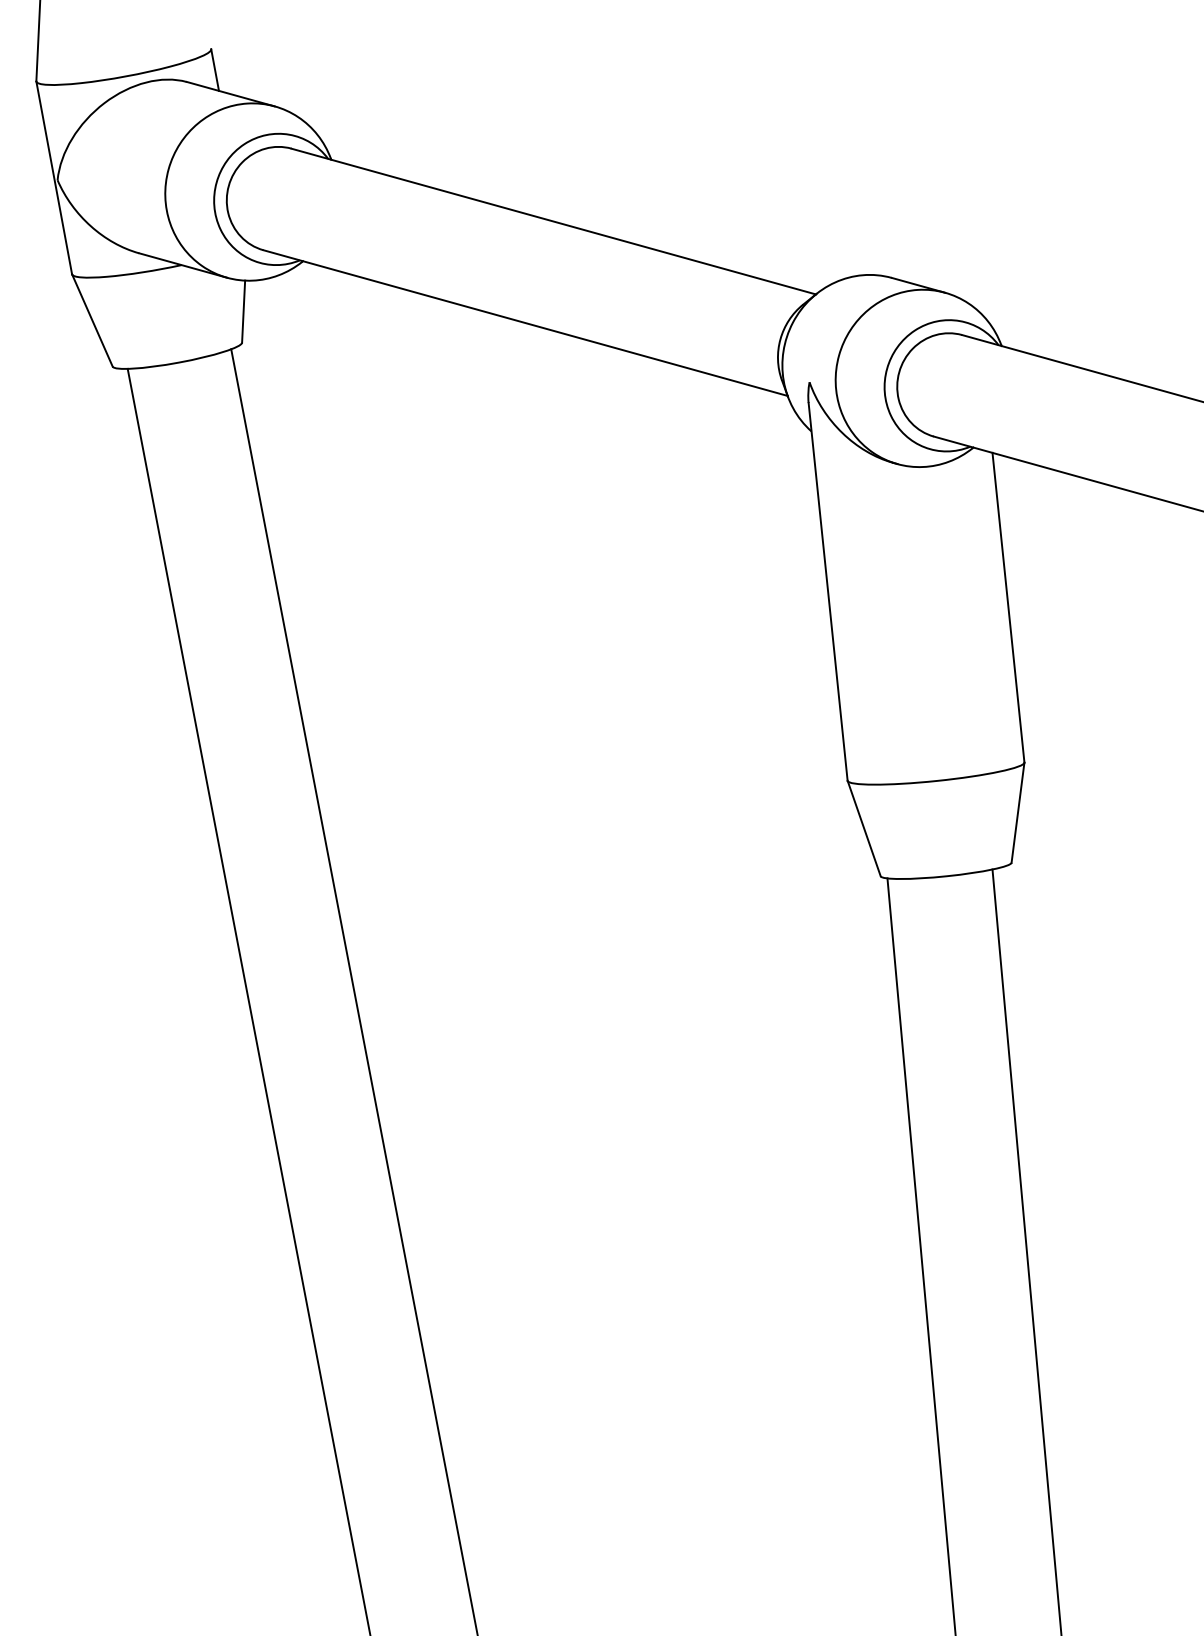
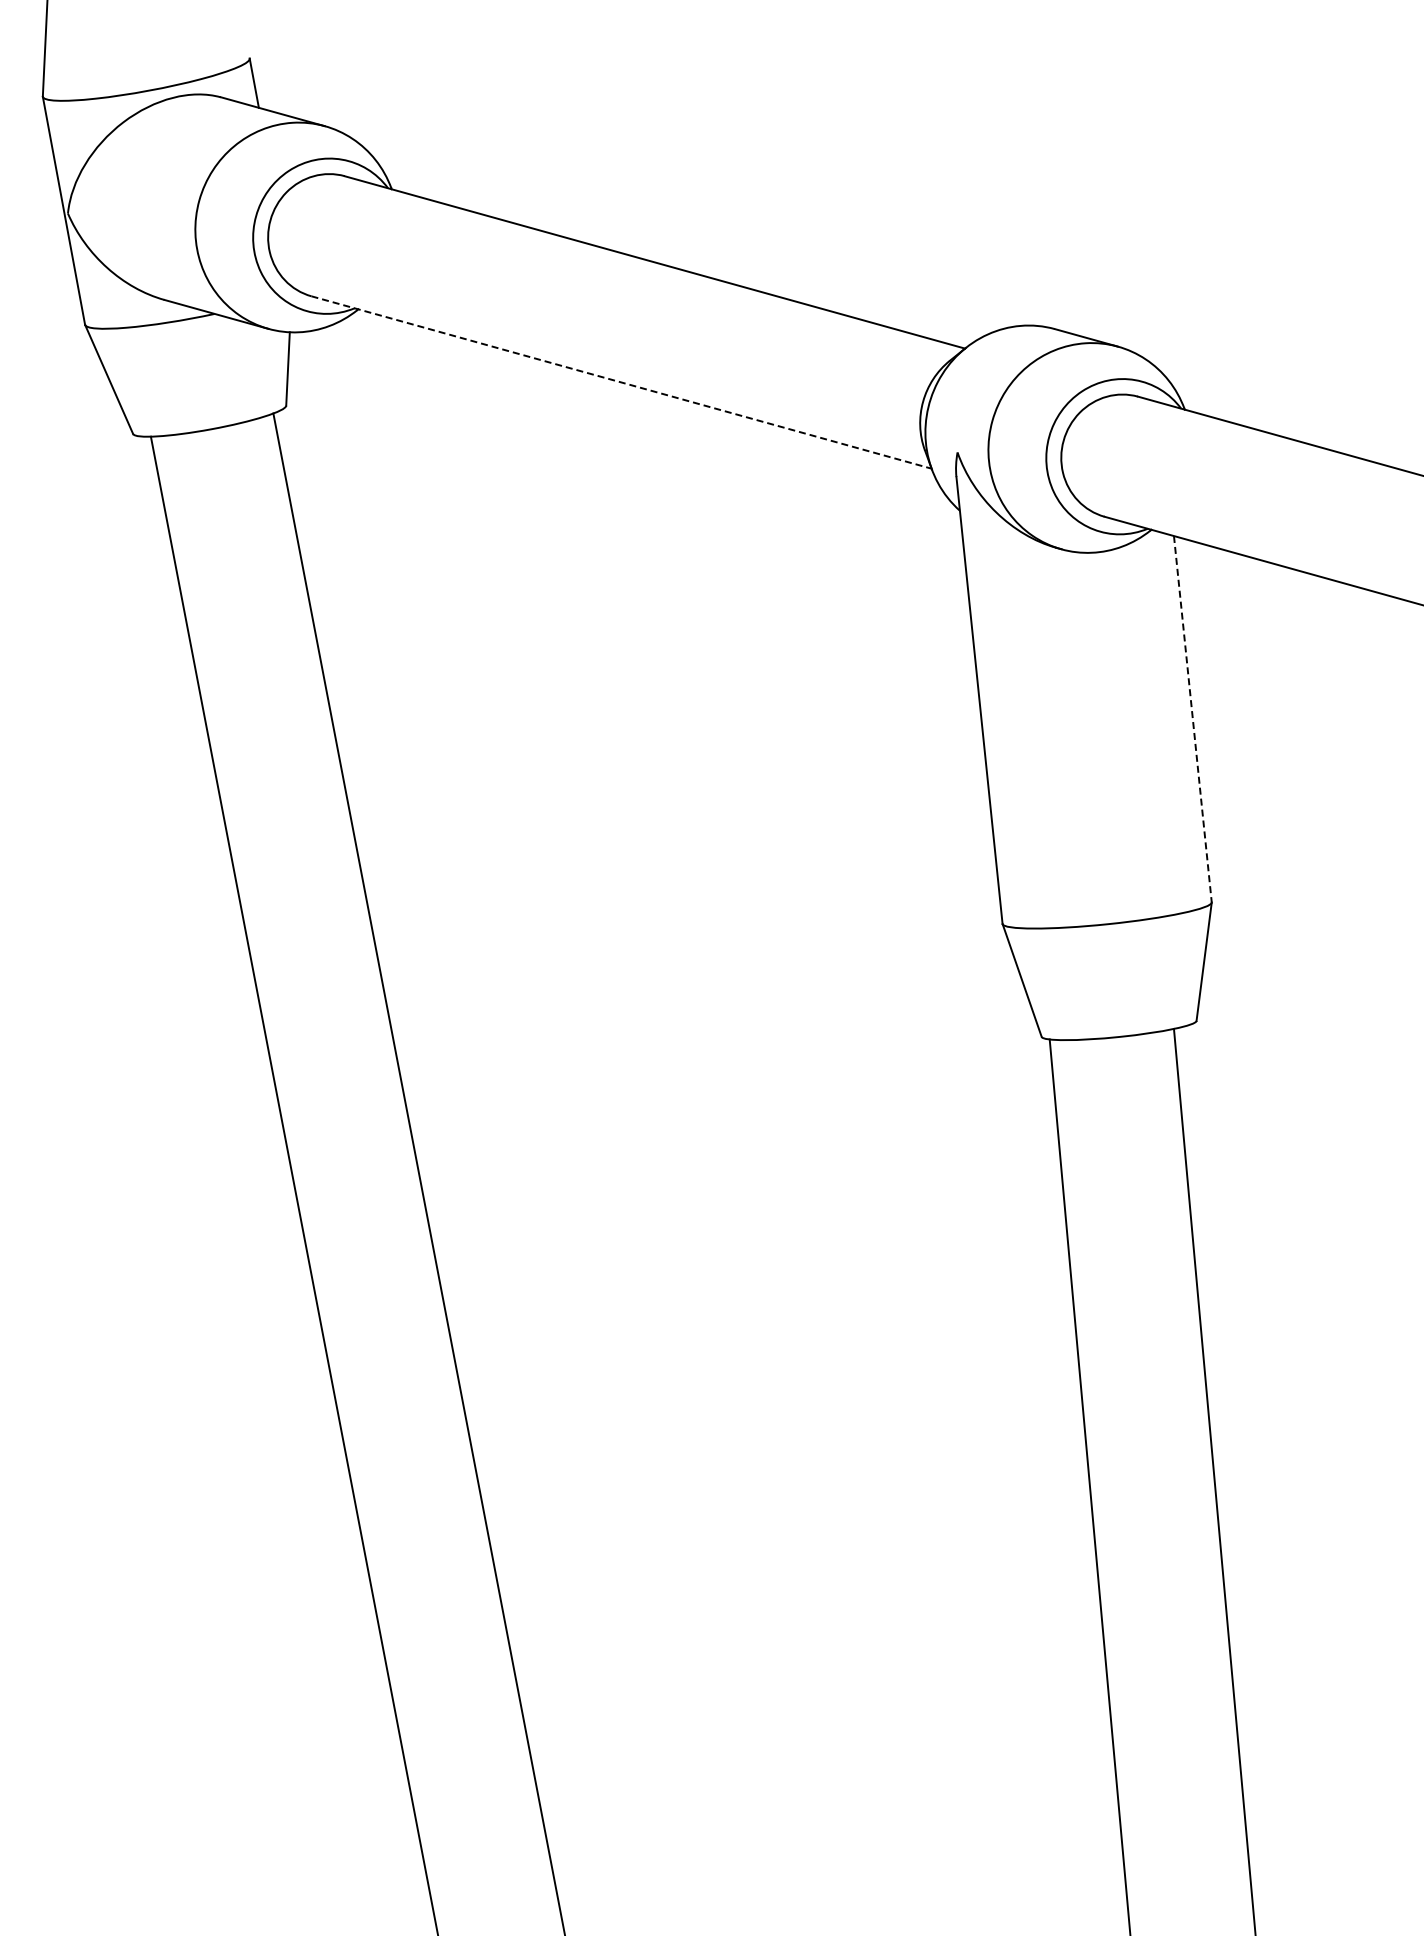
line: (525, 323) -> (621, 382), solid -> dashed
line: (1008, 607) -> (1192, 719), solid -> dashed

